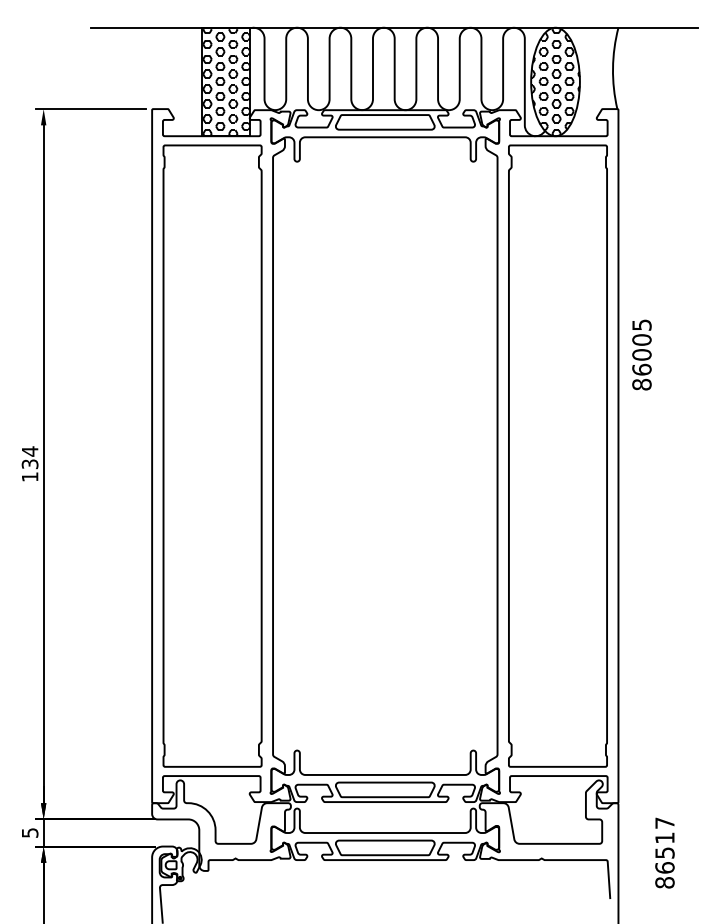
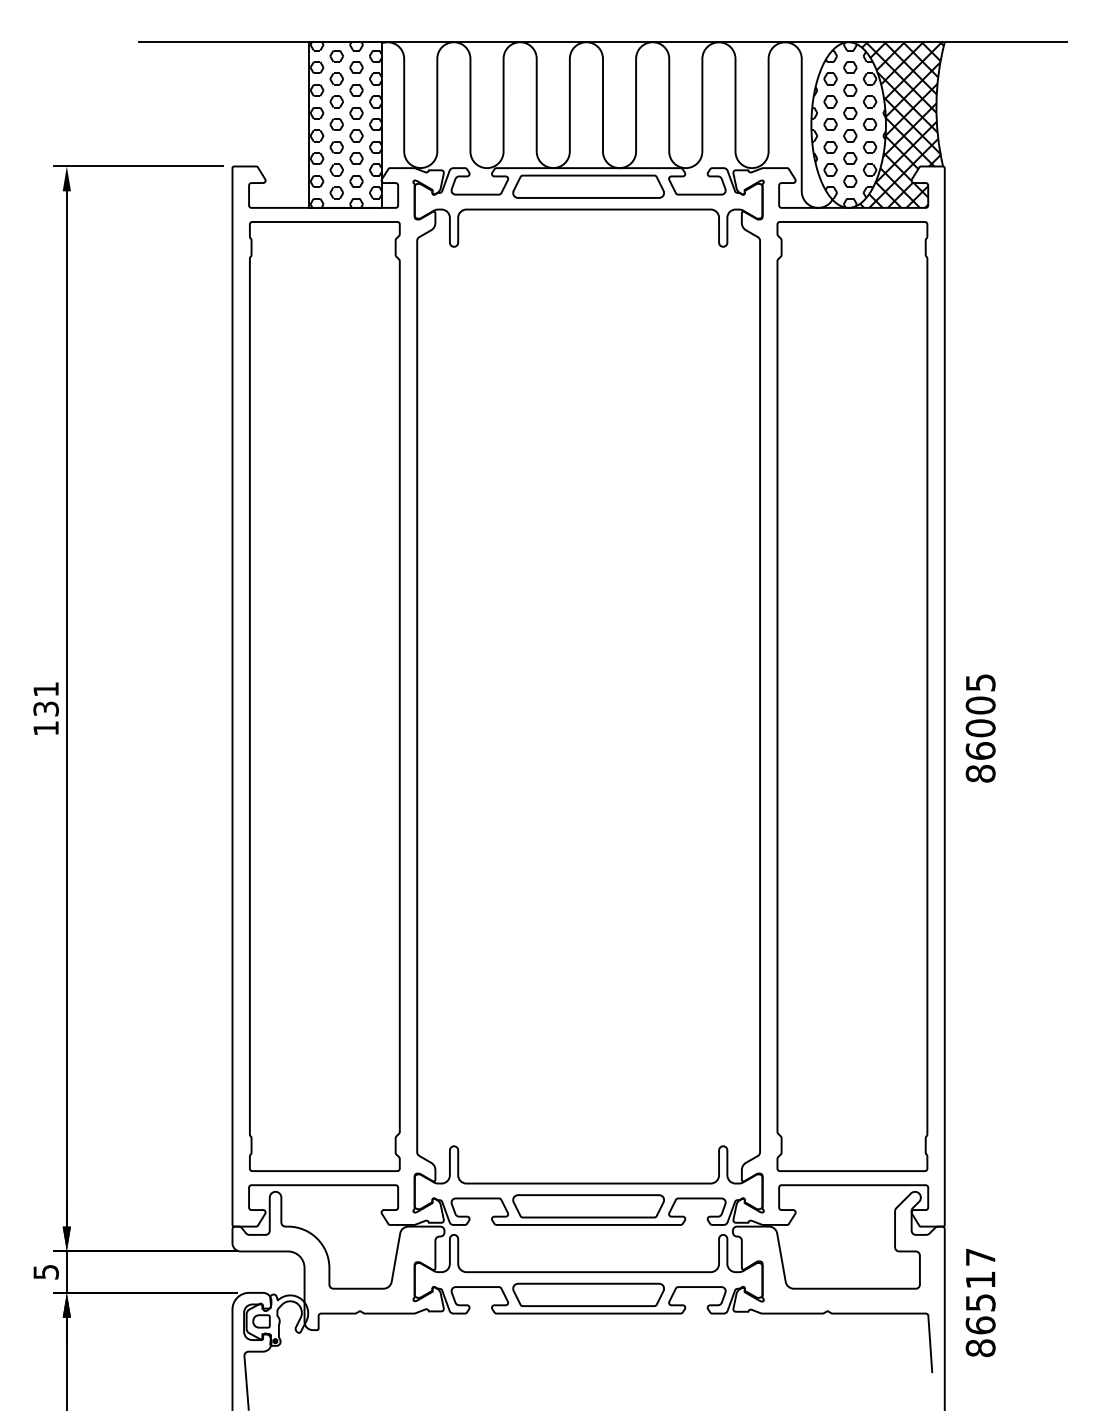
hatch: (586, 81) -> (895, 124), added
text: (641, 354) -> (979, 727), moved
text: (30, 451) -> (46, 689), 134 -> 131
text: (664, 852) -> (979, 1301), moved

